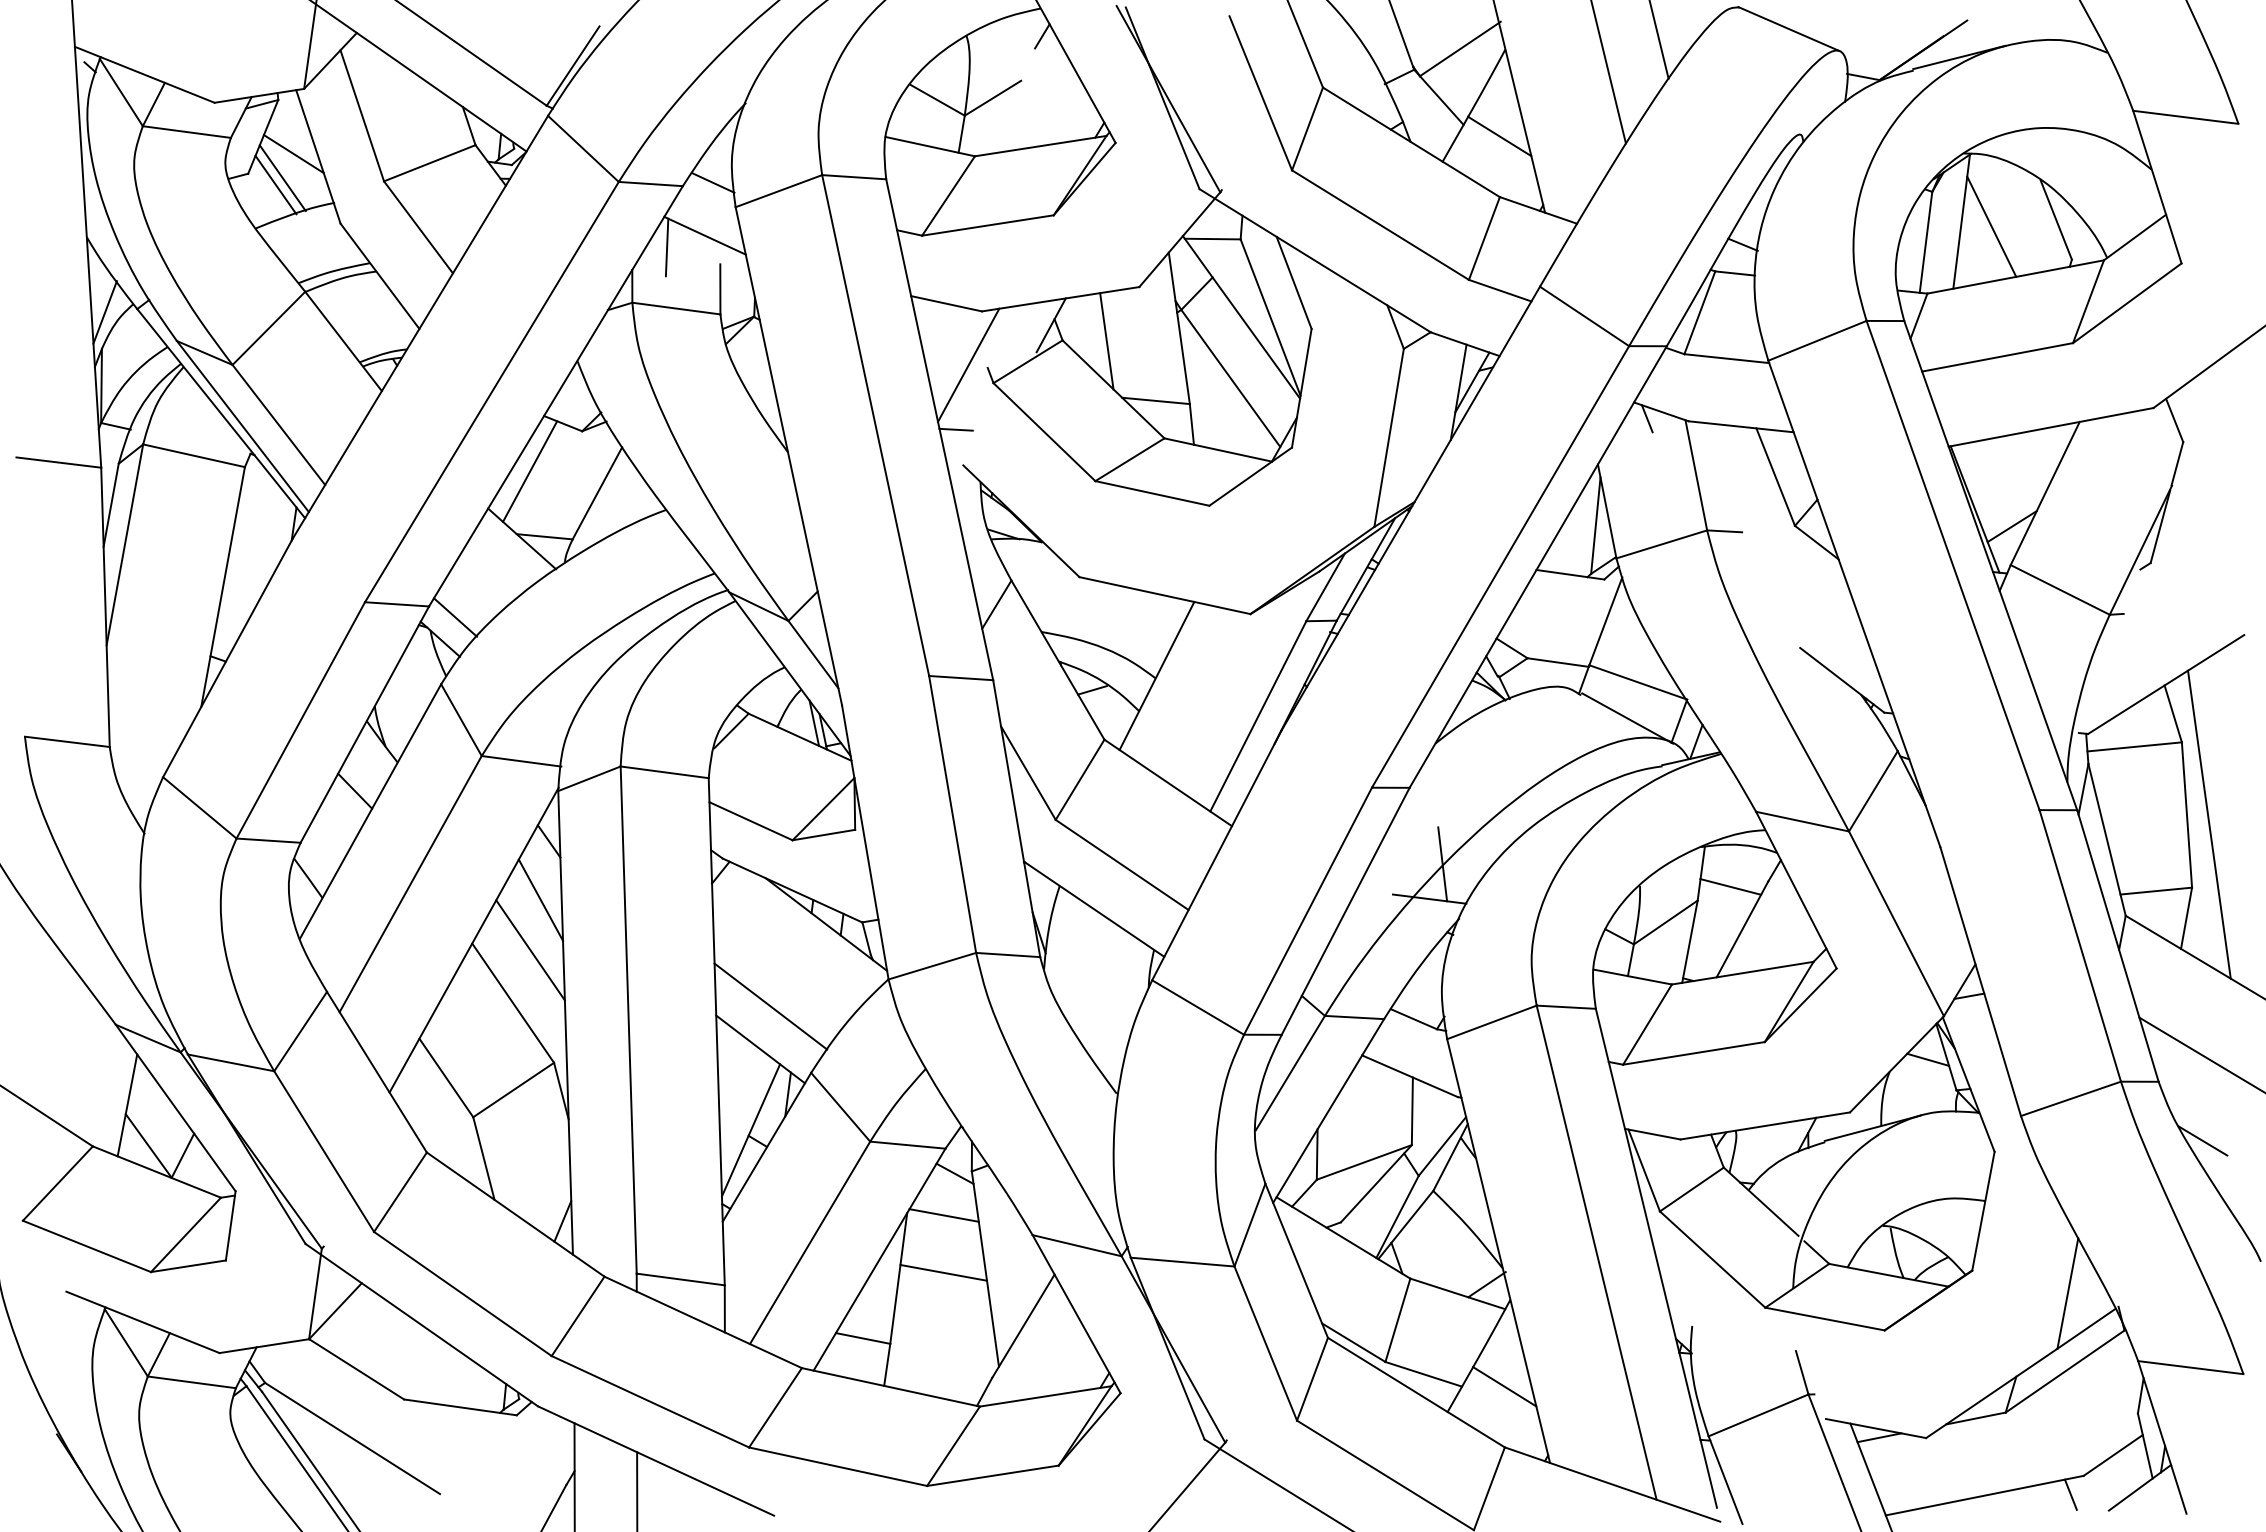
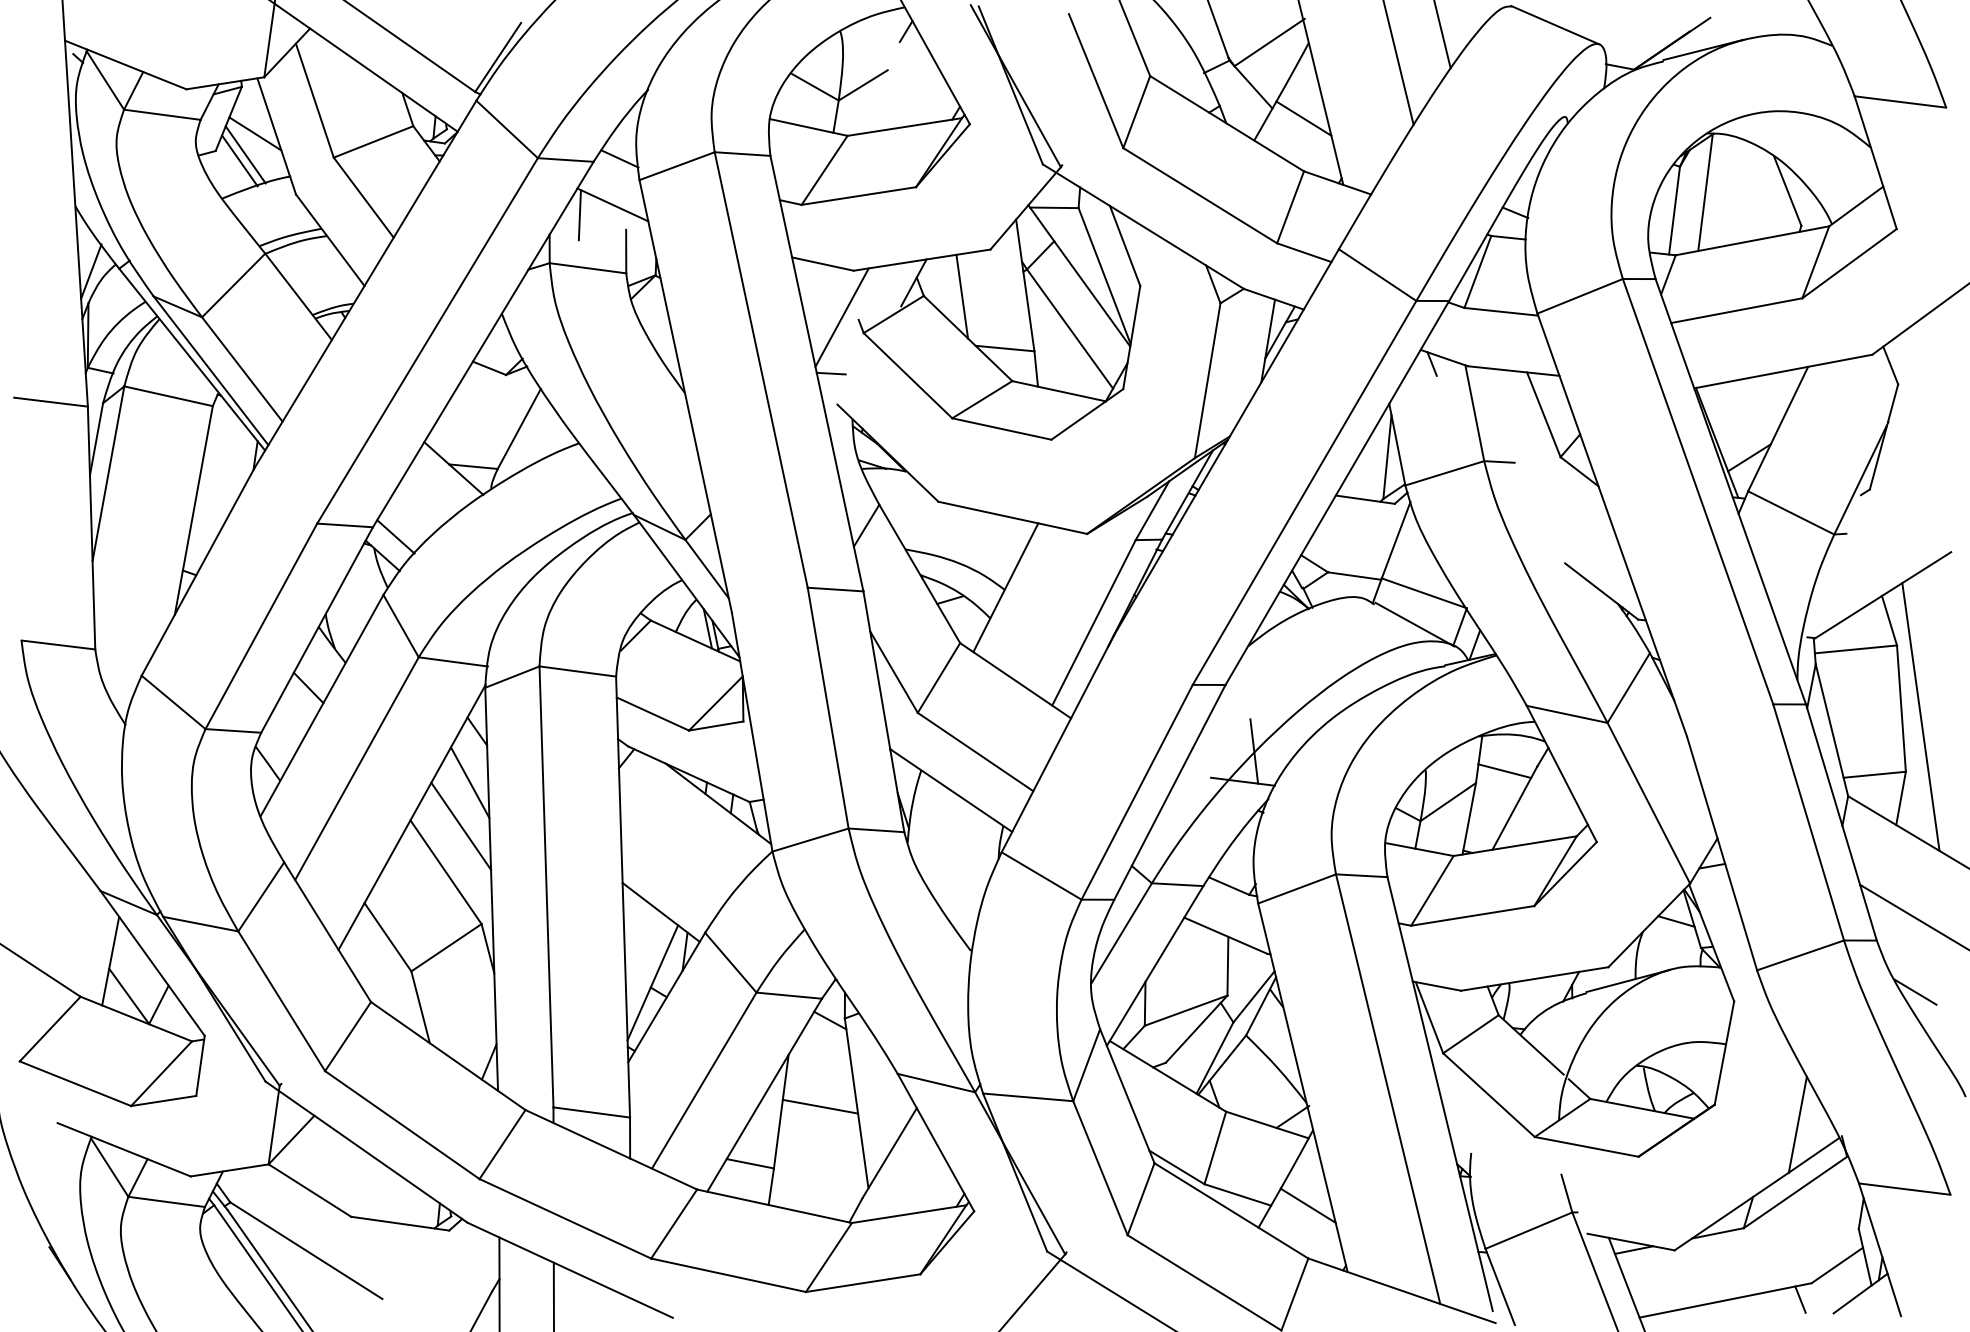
line: (1991, 226) -> (1731, 196), removed
line: (530, 471) -> (461, 409), removed
line: (770, 1006) -> (669, 875), removed
line: (943, 1215) -> (820, 1056), removed

